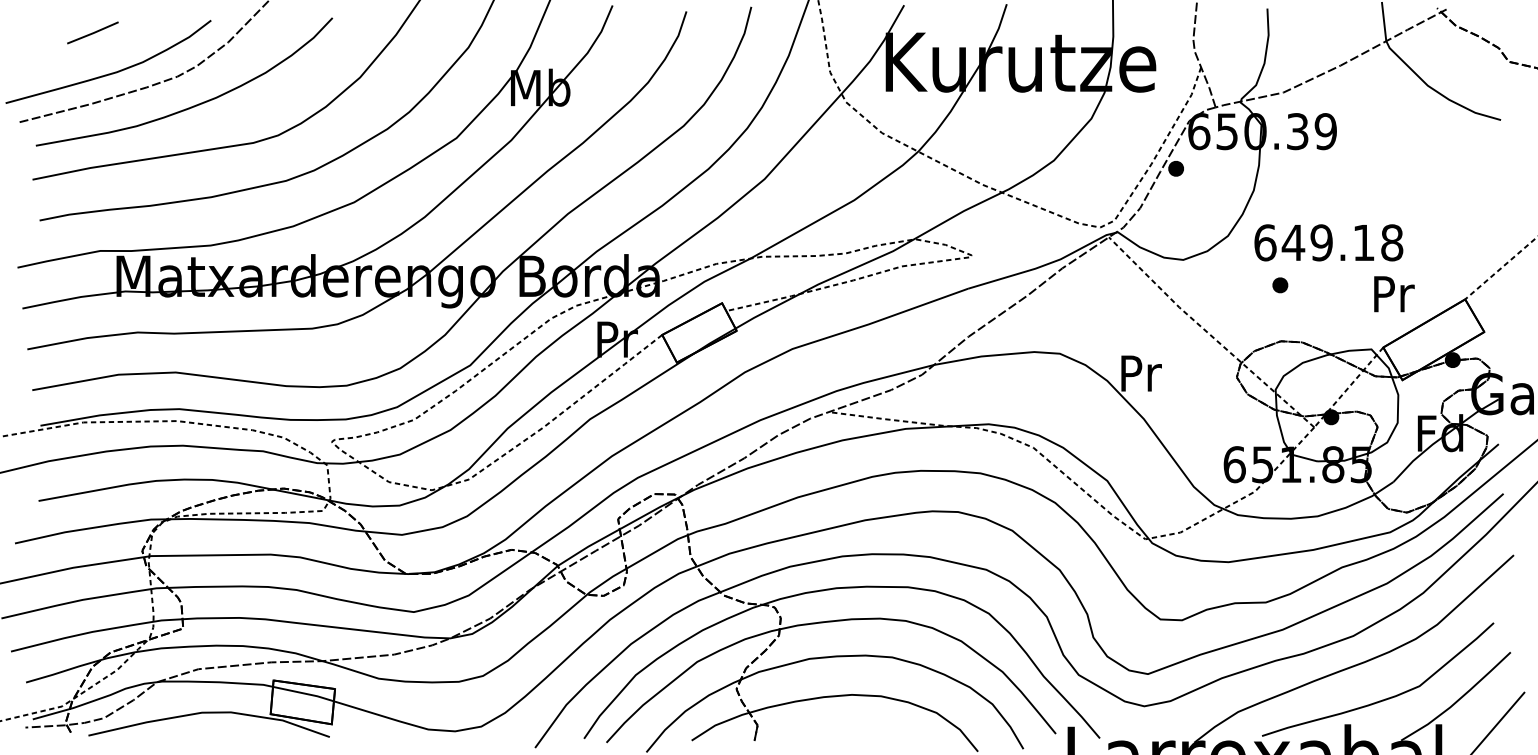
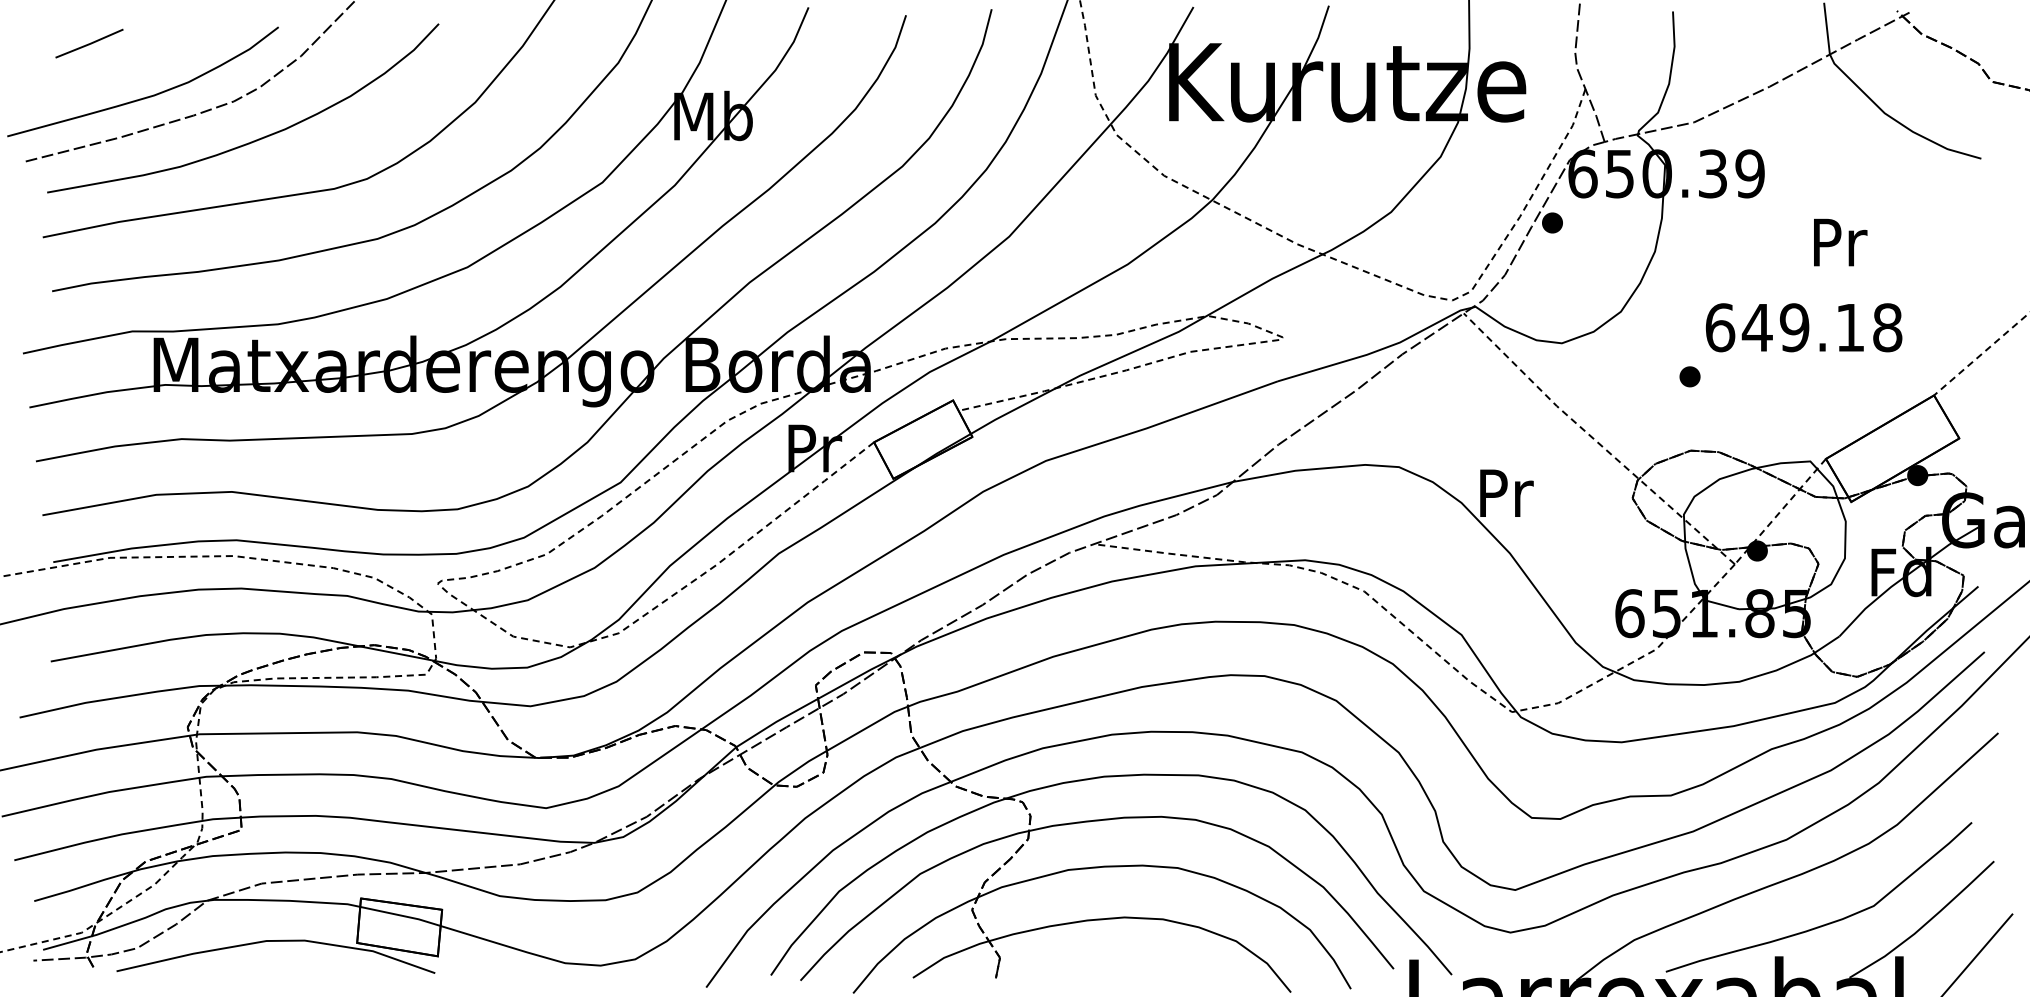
line: (92, 32) -> (89, 43), moved
text: (1329, 242) -> (1804, 327), moved
text: (1394, 294) -> (1840, 242), moved

